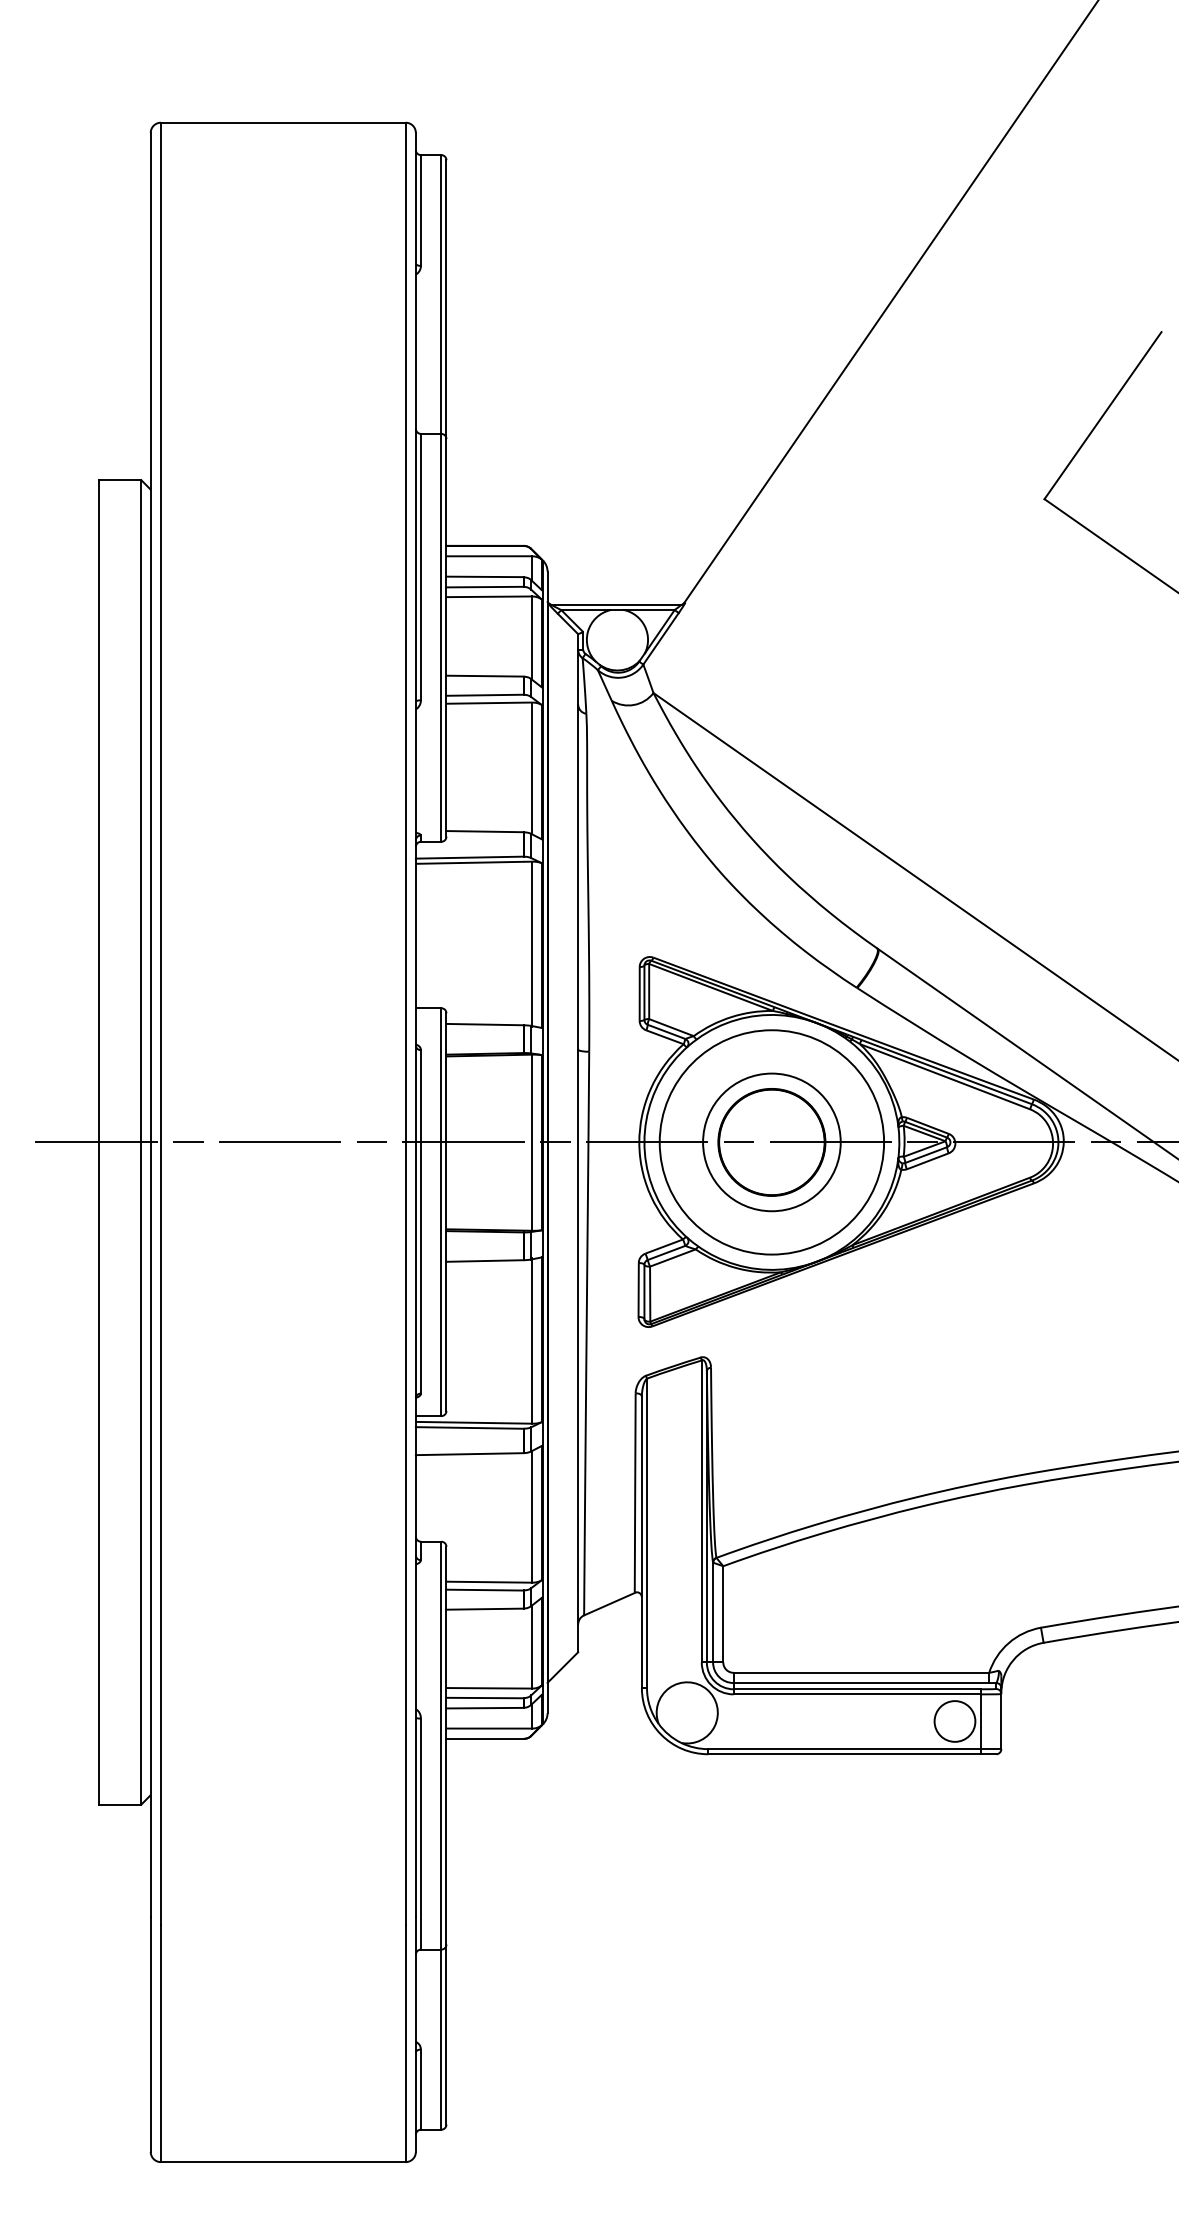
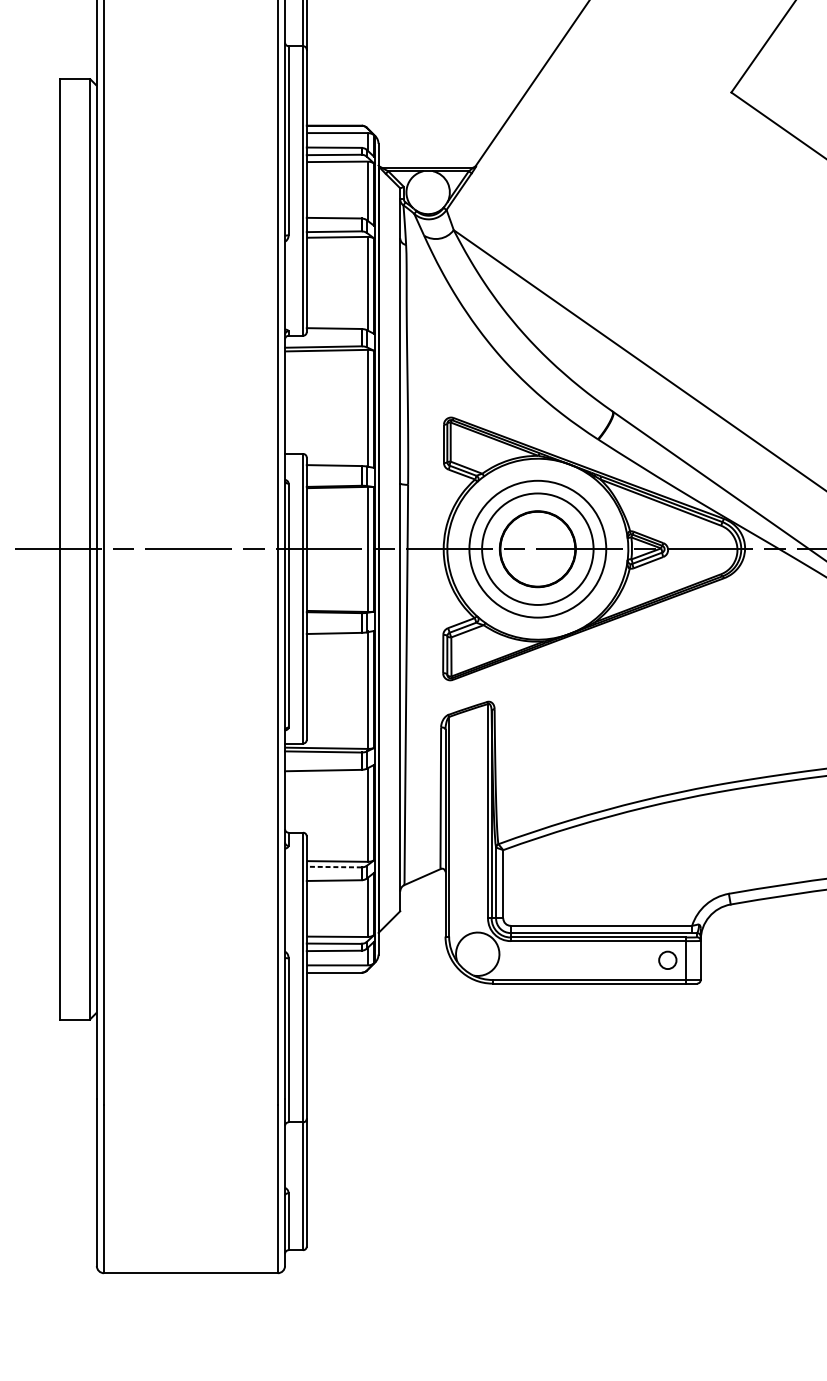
circle: (771, 1142) -> (537, 549), size x0.7
circle: (771, 1142) -> (537, 549), size x1.4
line: (485, 1590) -> (334, 867), solid -> dashed
circle: (954, 1721) -> (667, 960), size x0.6

